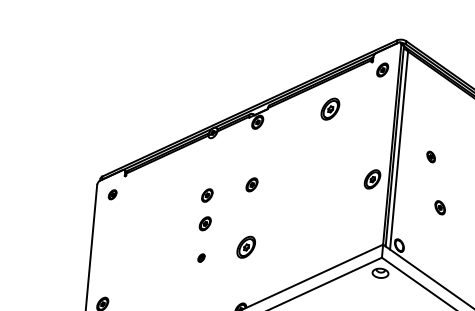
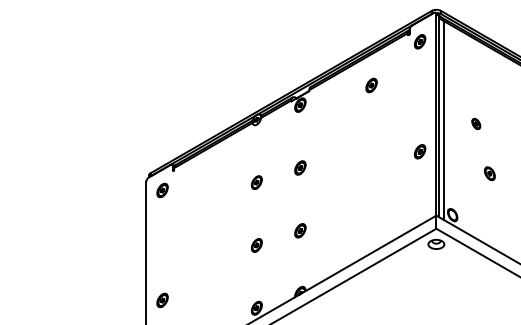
part: (330, 109) -> (371, 85), size x0.62
part: (373, 179) -> (420, 151), size x0.71
part: (112, 194) -> (162, 190), size x1.43
part: (205, 223) -> (257, 210), removed
part: (246, 247) -> (300, 230), size x0.62
part: (201, 258) -> (256, 245), size x1.67

